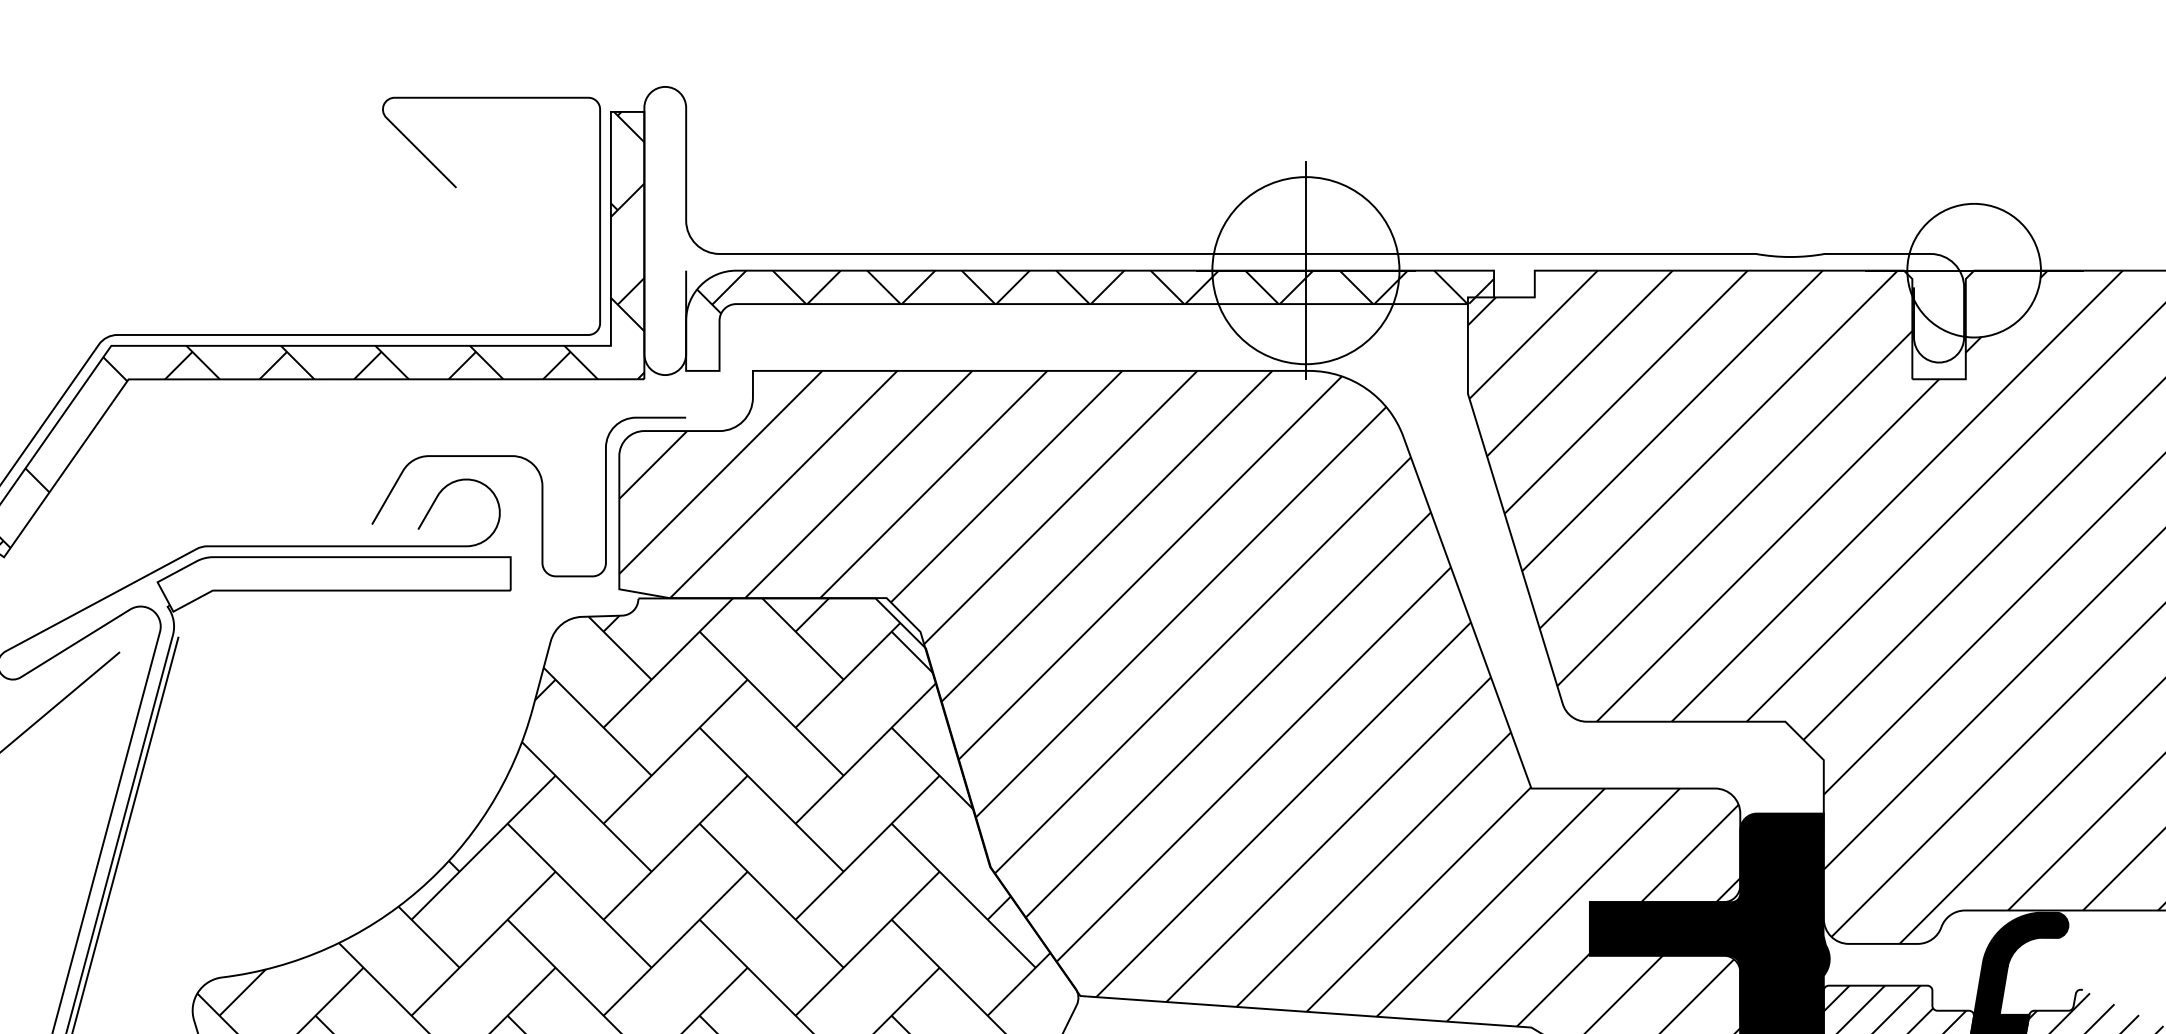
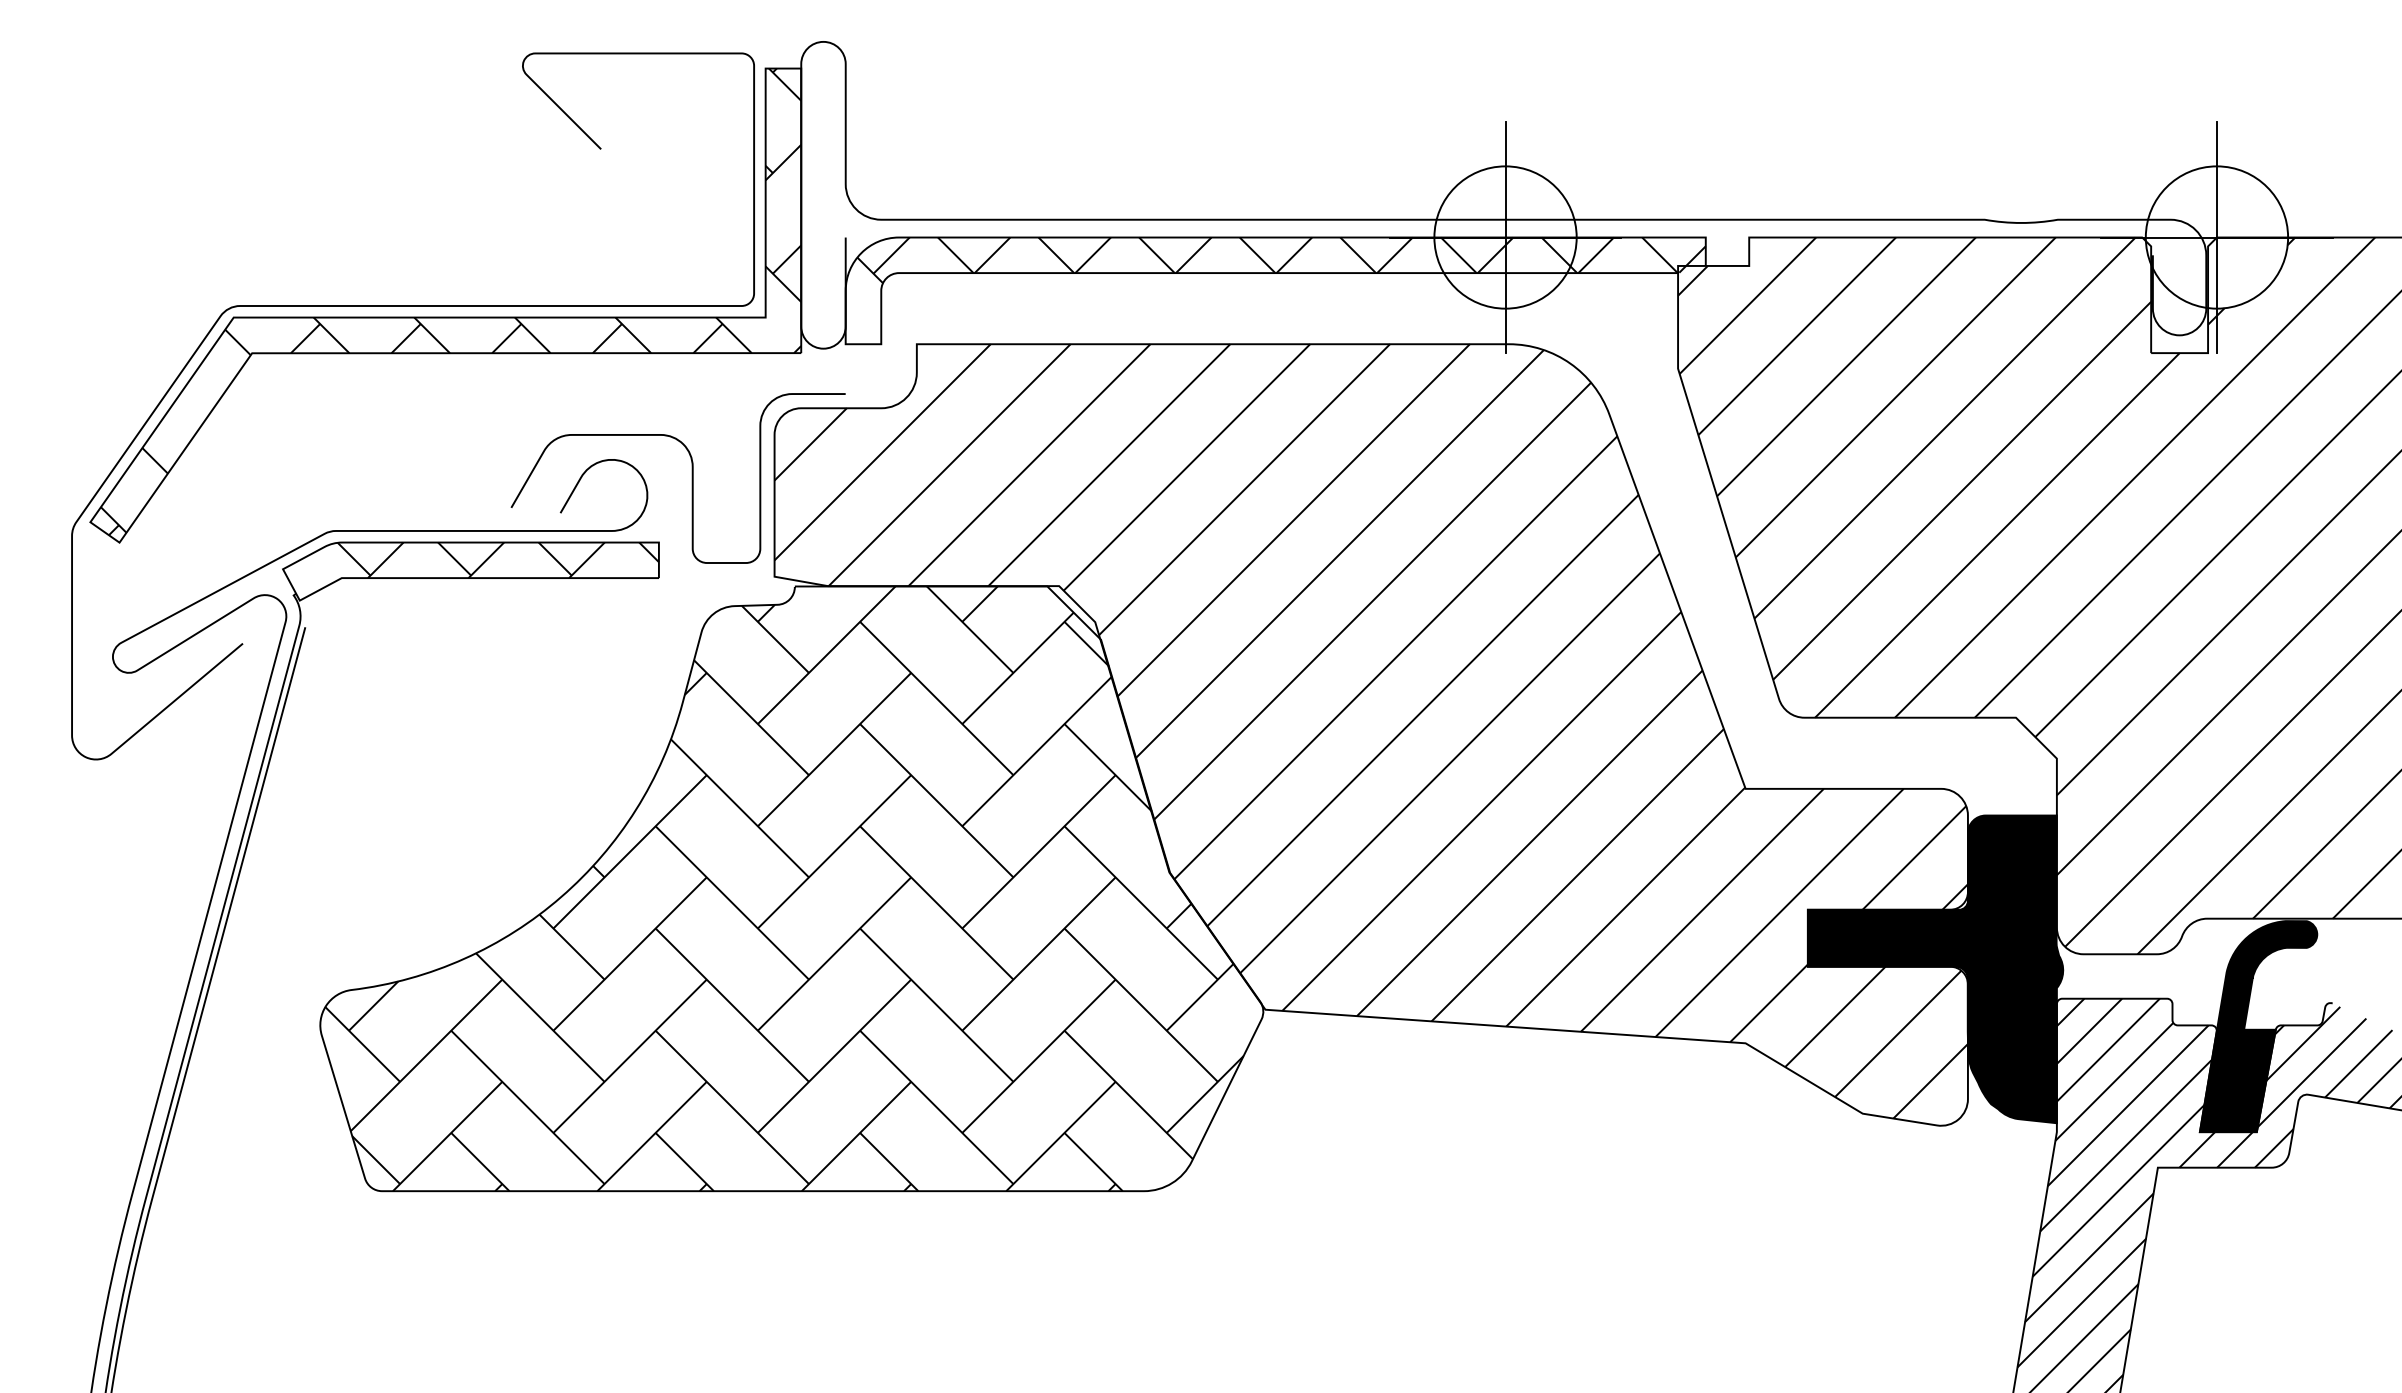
circle: (1305, 270) -> (1505, 237), size x0.71
line: (1973, 270) -> (2216, 237), added
hatch: (359, 574) -> (497, 560), added

